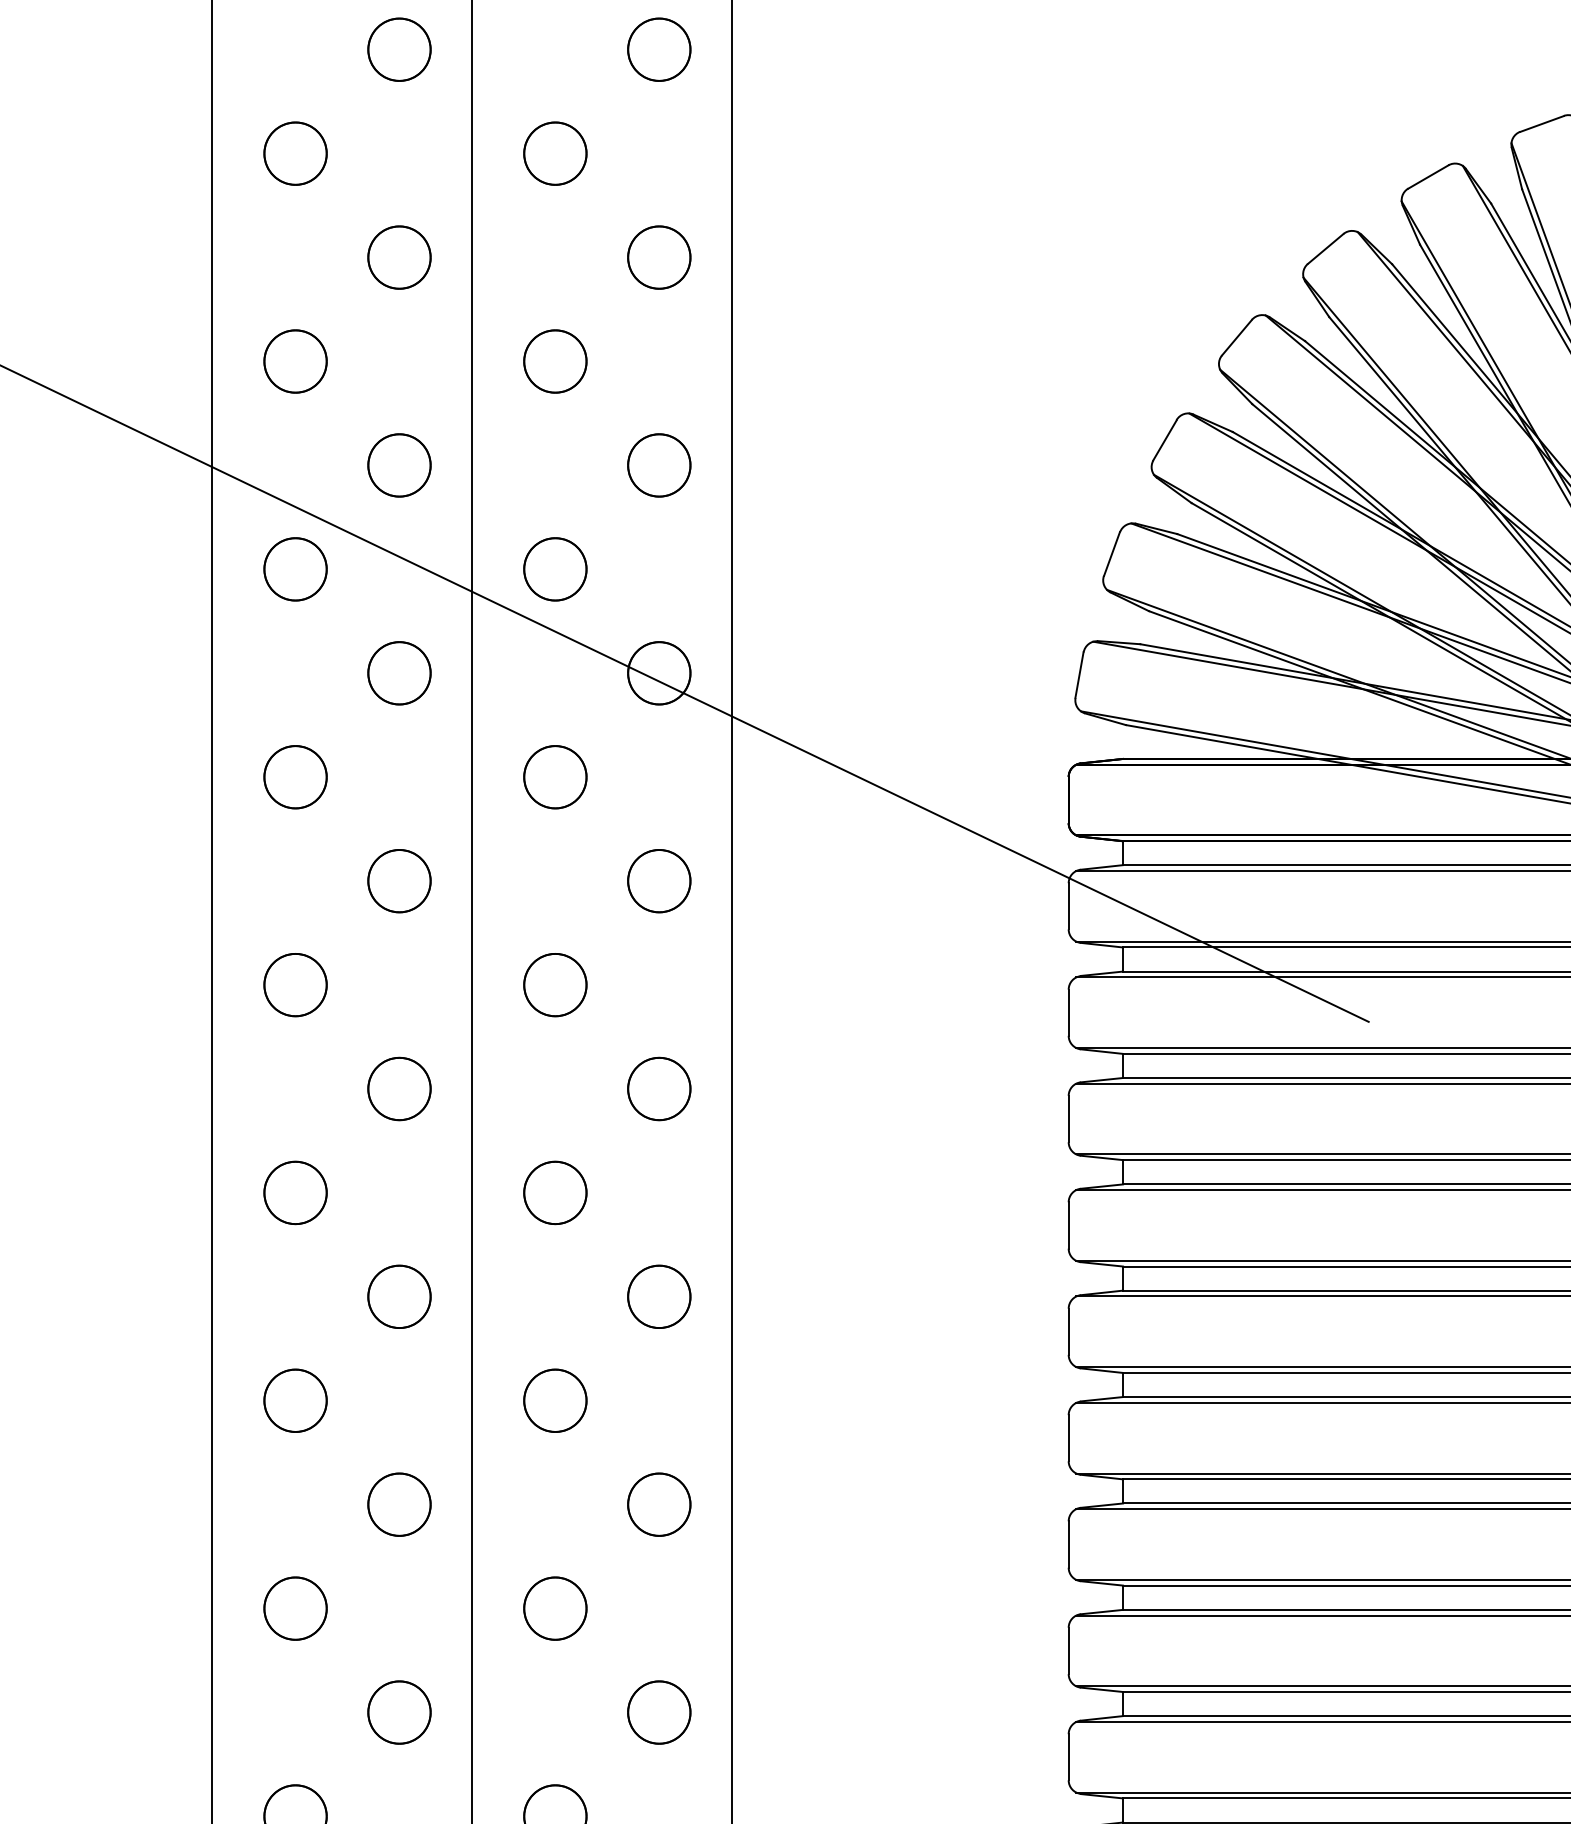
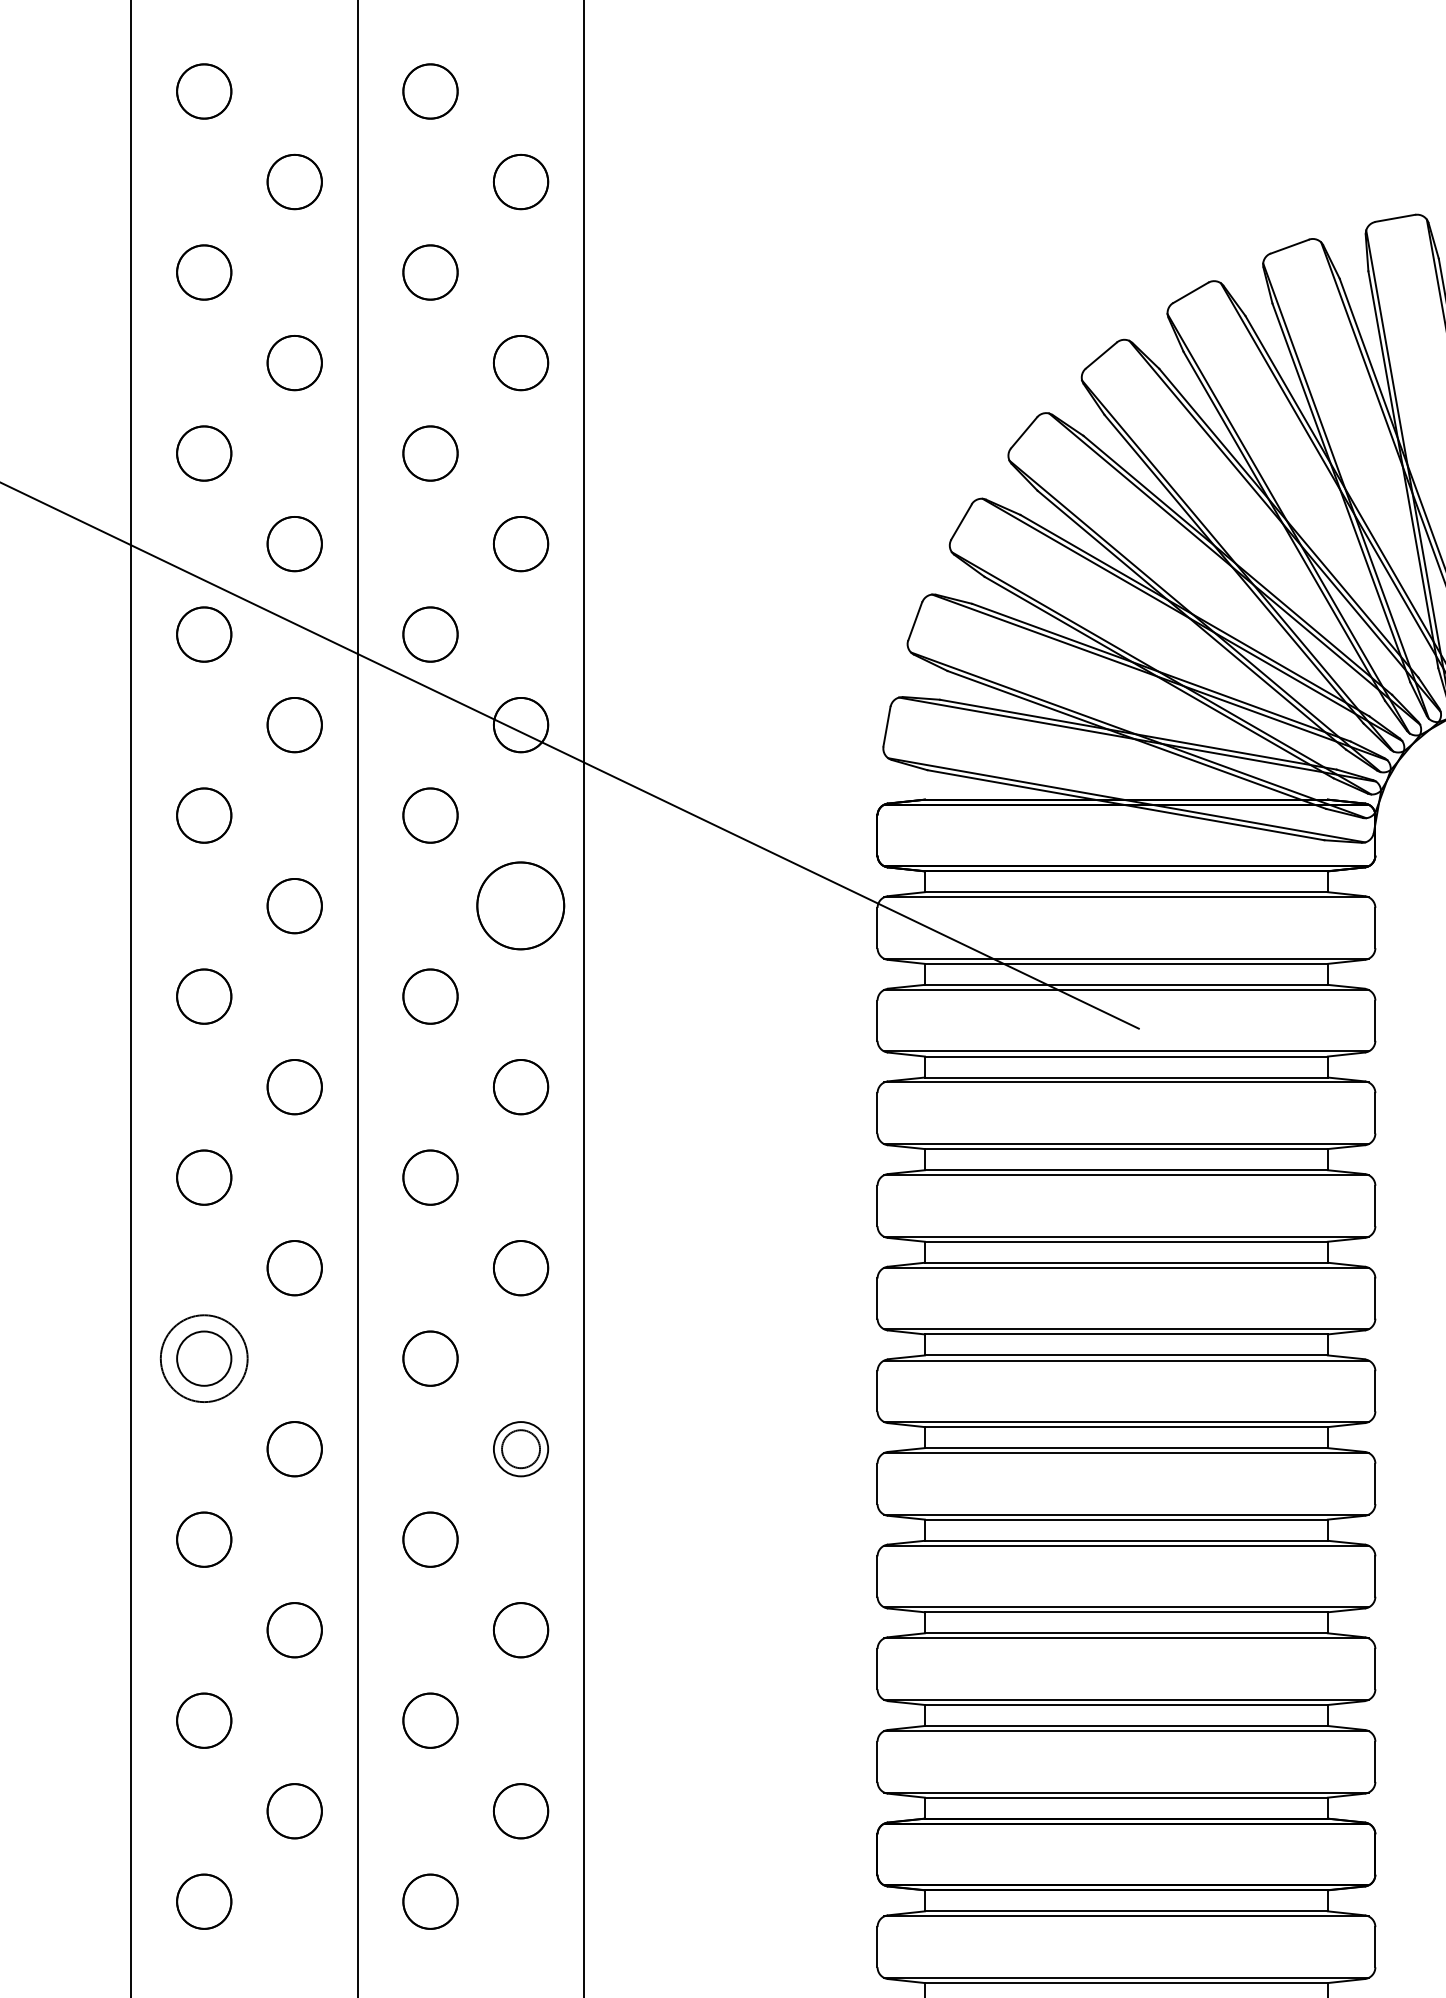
circle: (659, 881) -> (521, 906), size x1.6
circle: (295, 1400) -> (204, 1358), size x1.6
circle: (658, 1505) -> (520, 1449), size x0.7

